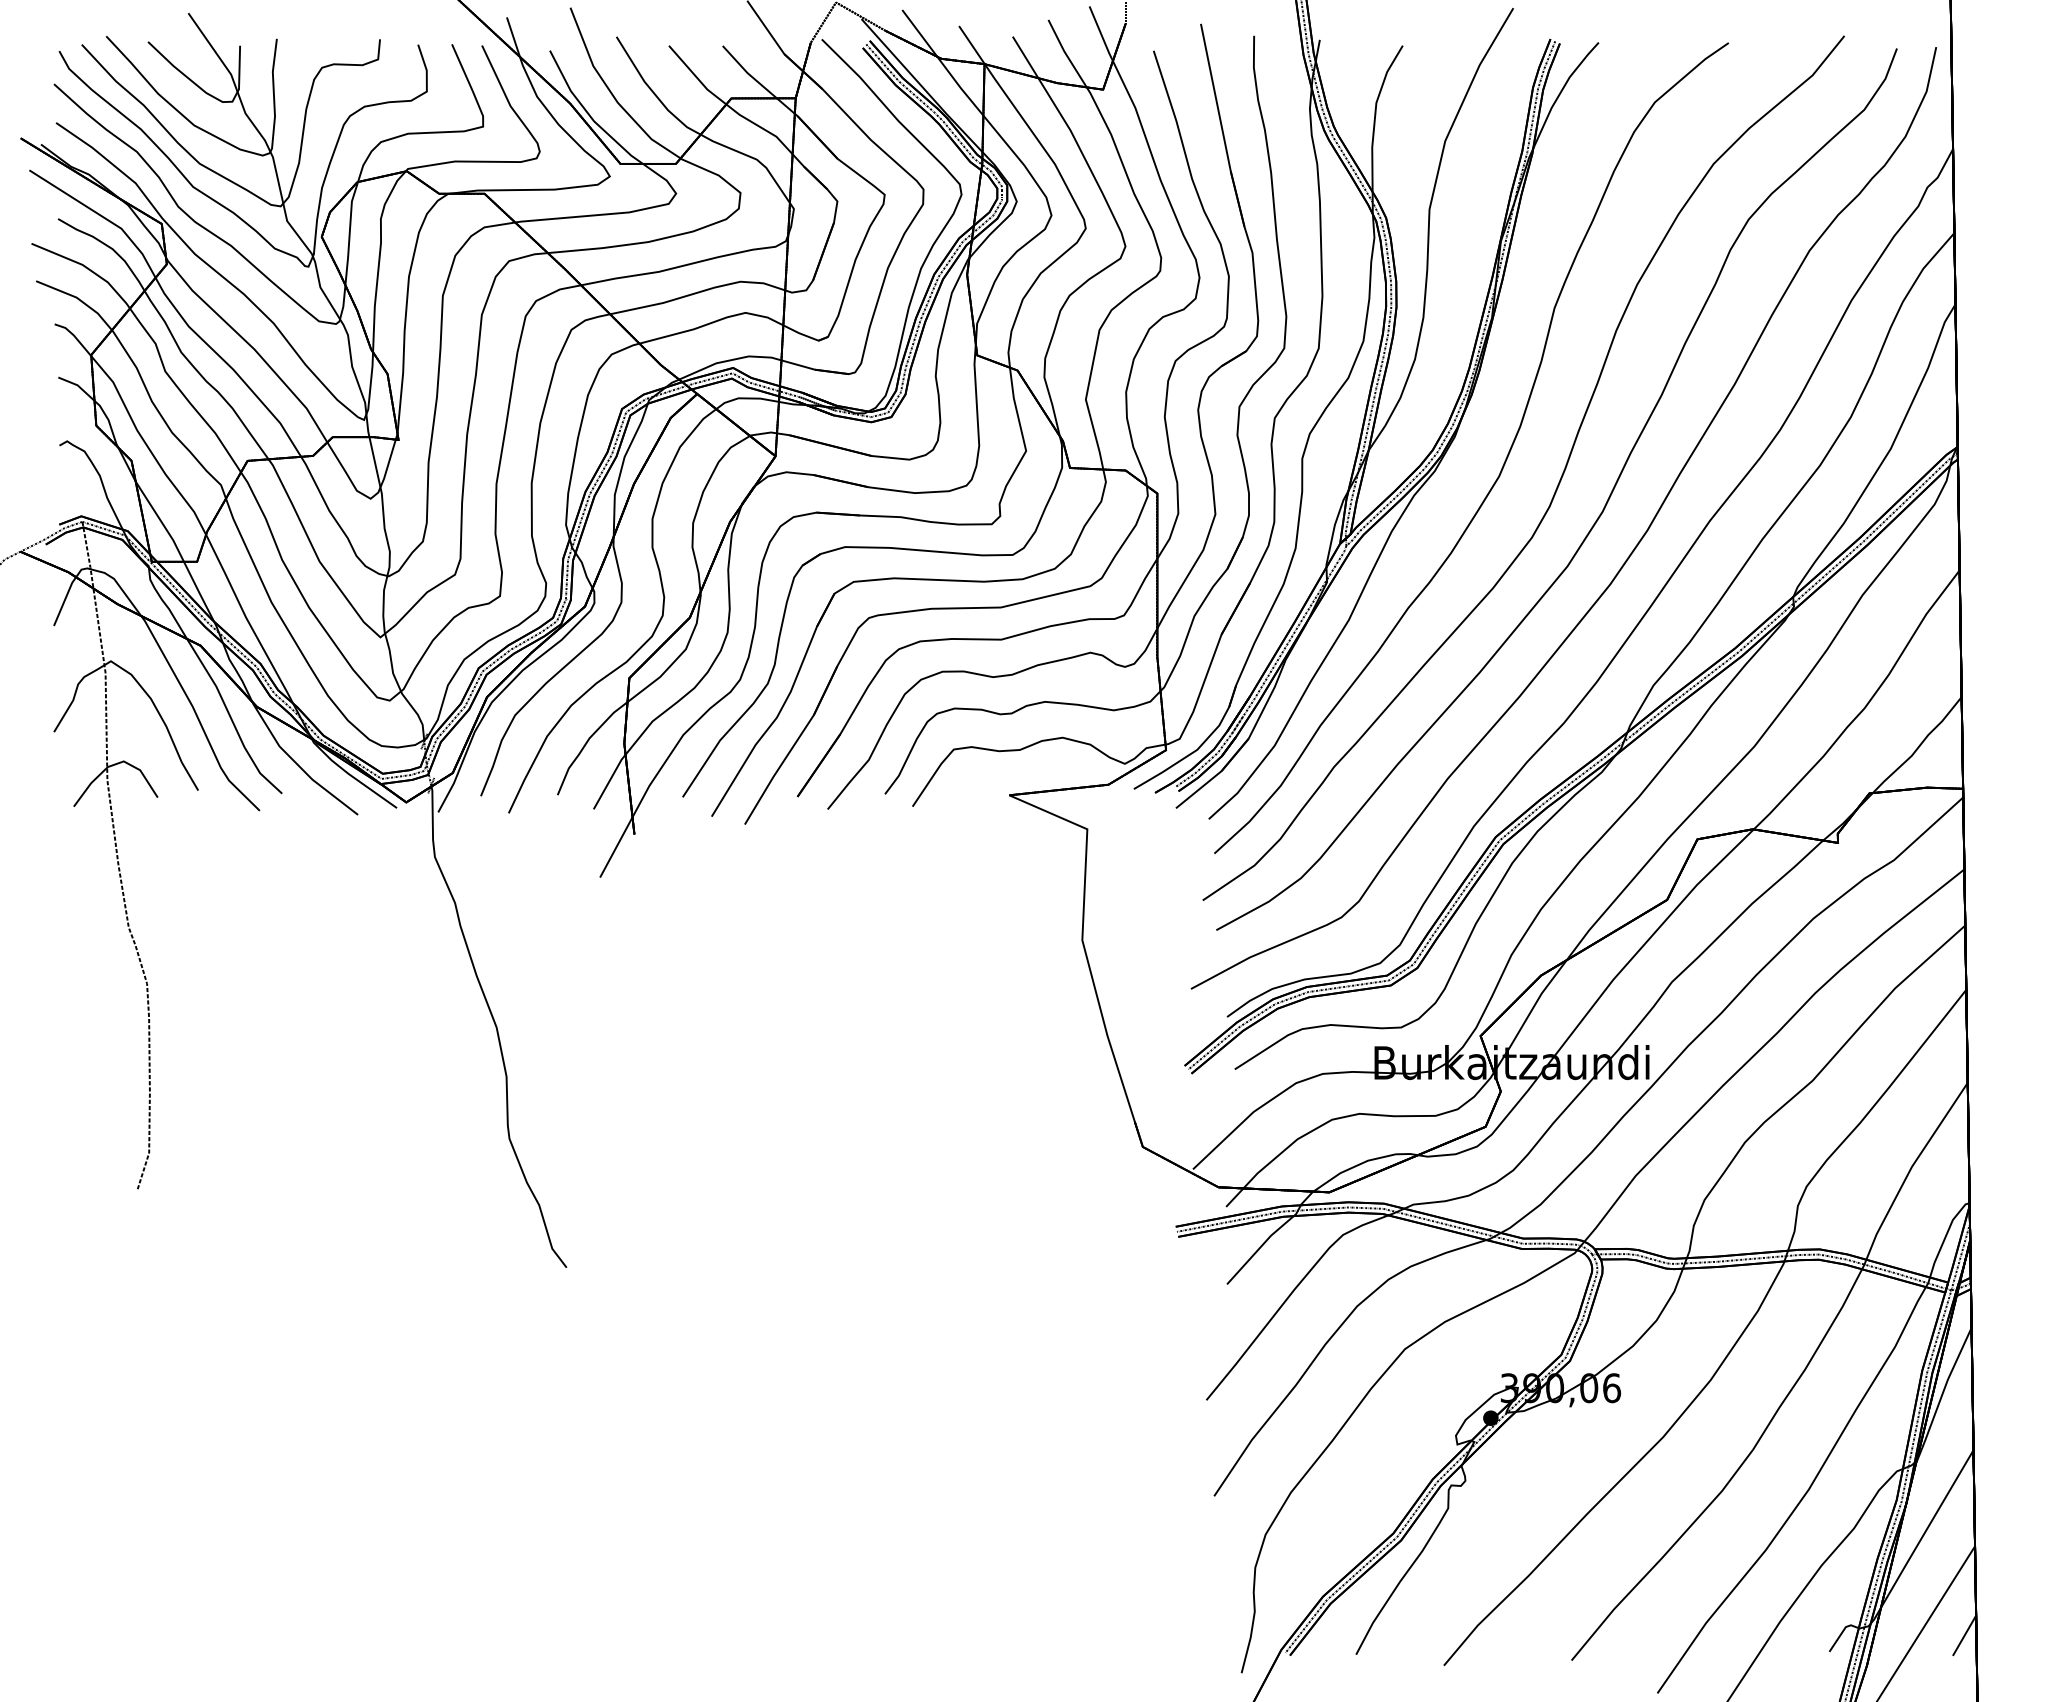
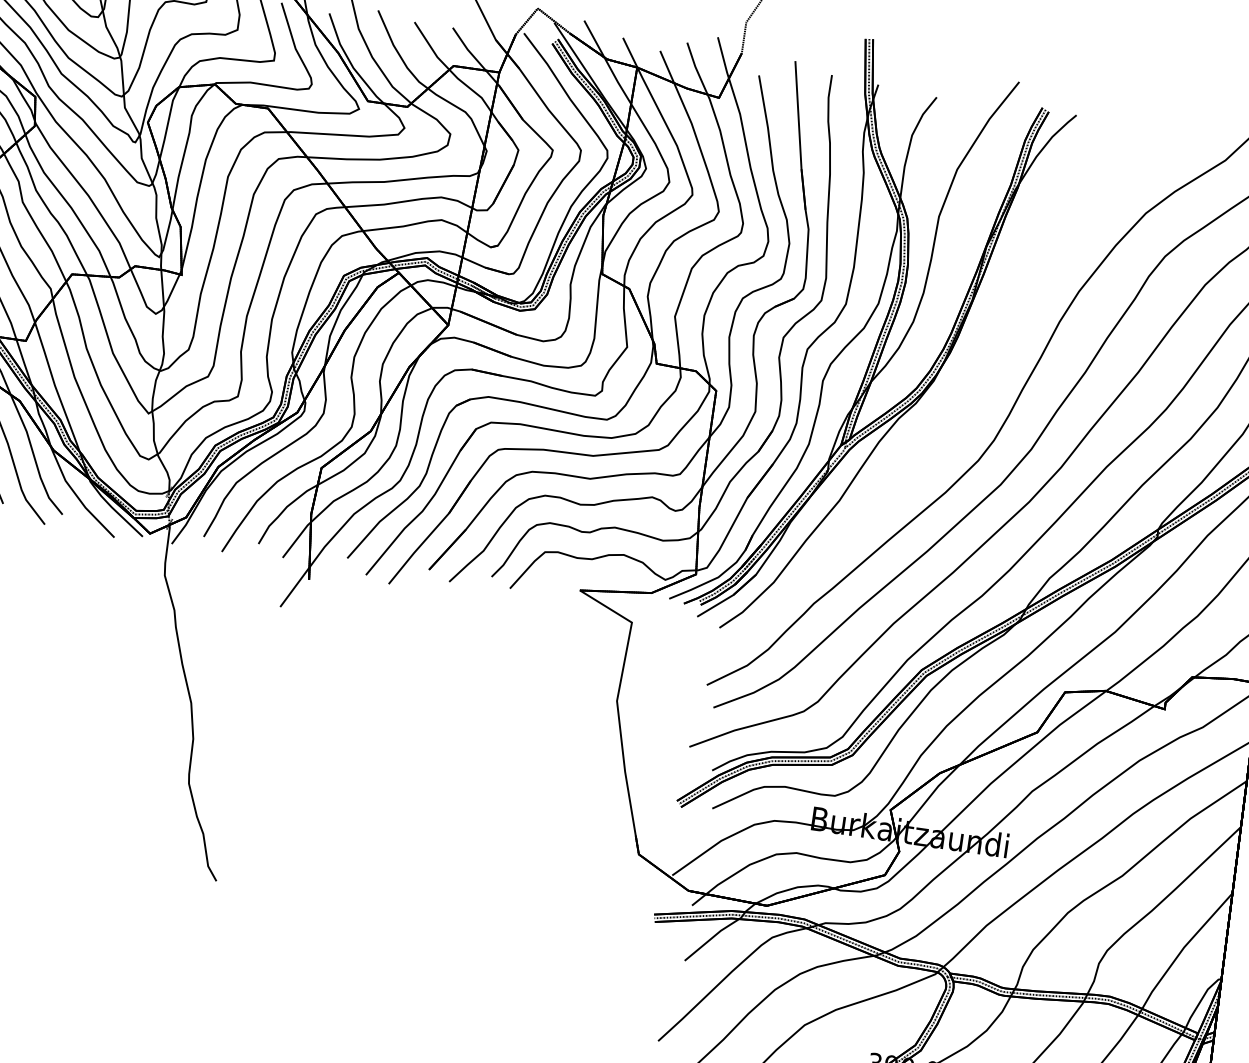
curve: (1504, 460) -> (966, 402), removed

